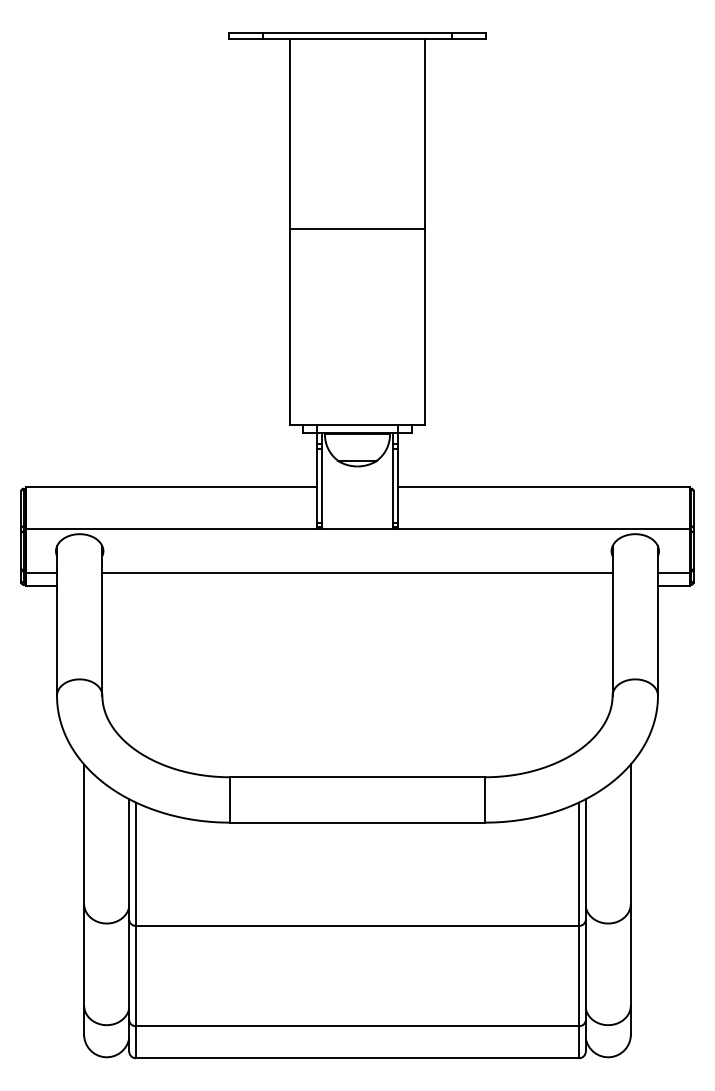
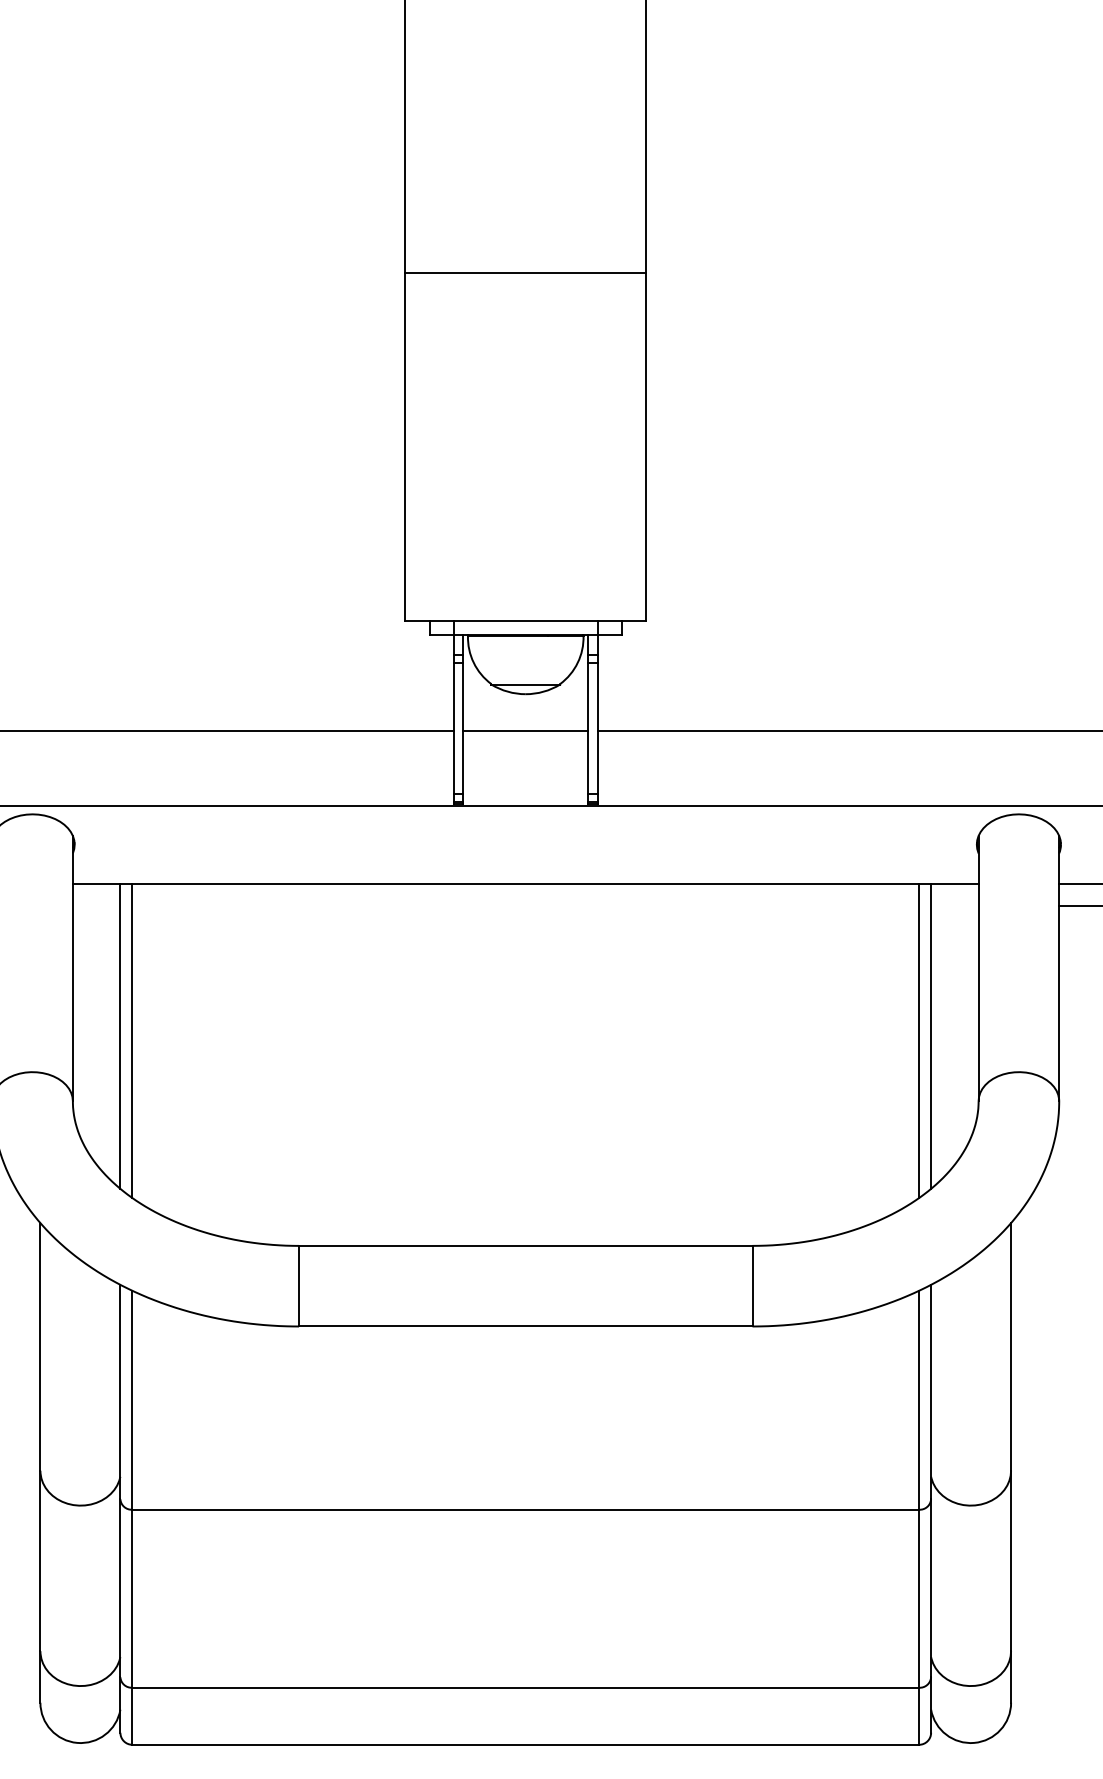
line: (357, 486) -> (525, 729), added
line: (129, 659) -> (120, 1036), added
line: (585, 659) -> (930, 1036), added
line: (135, 661) -> (131, 1040), added
line: (579, 661) -> (919, 1040), added

